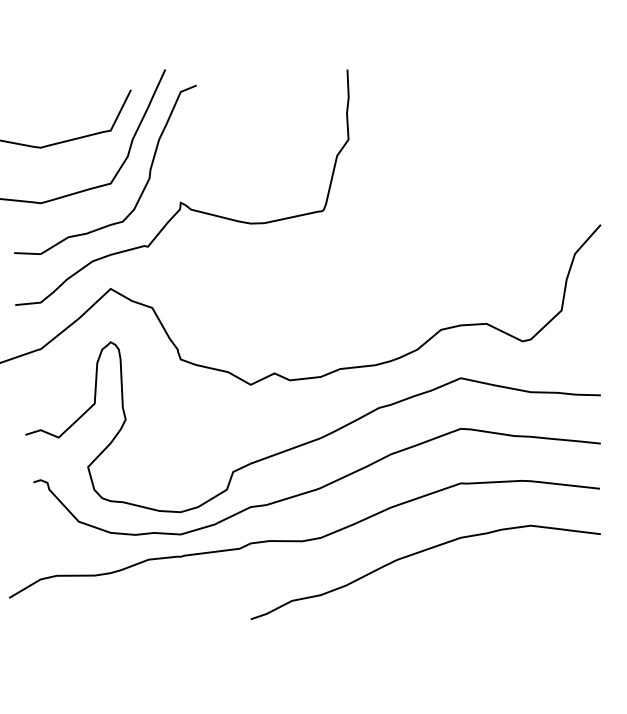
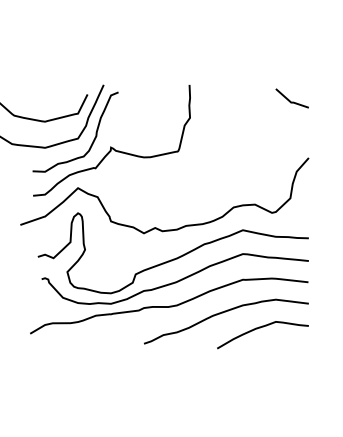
line: (559, 100) -> (289, 99), added
curve: (498, 586) -> (260, 328), added

